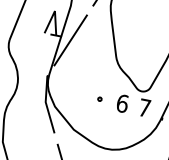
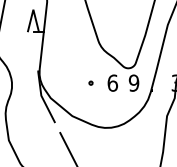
line: (69, 40) -> (52, 34), removed
text: (144, 107) -> (133, 82), 7 -> 9

